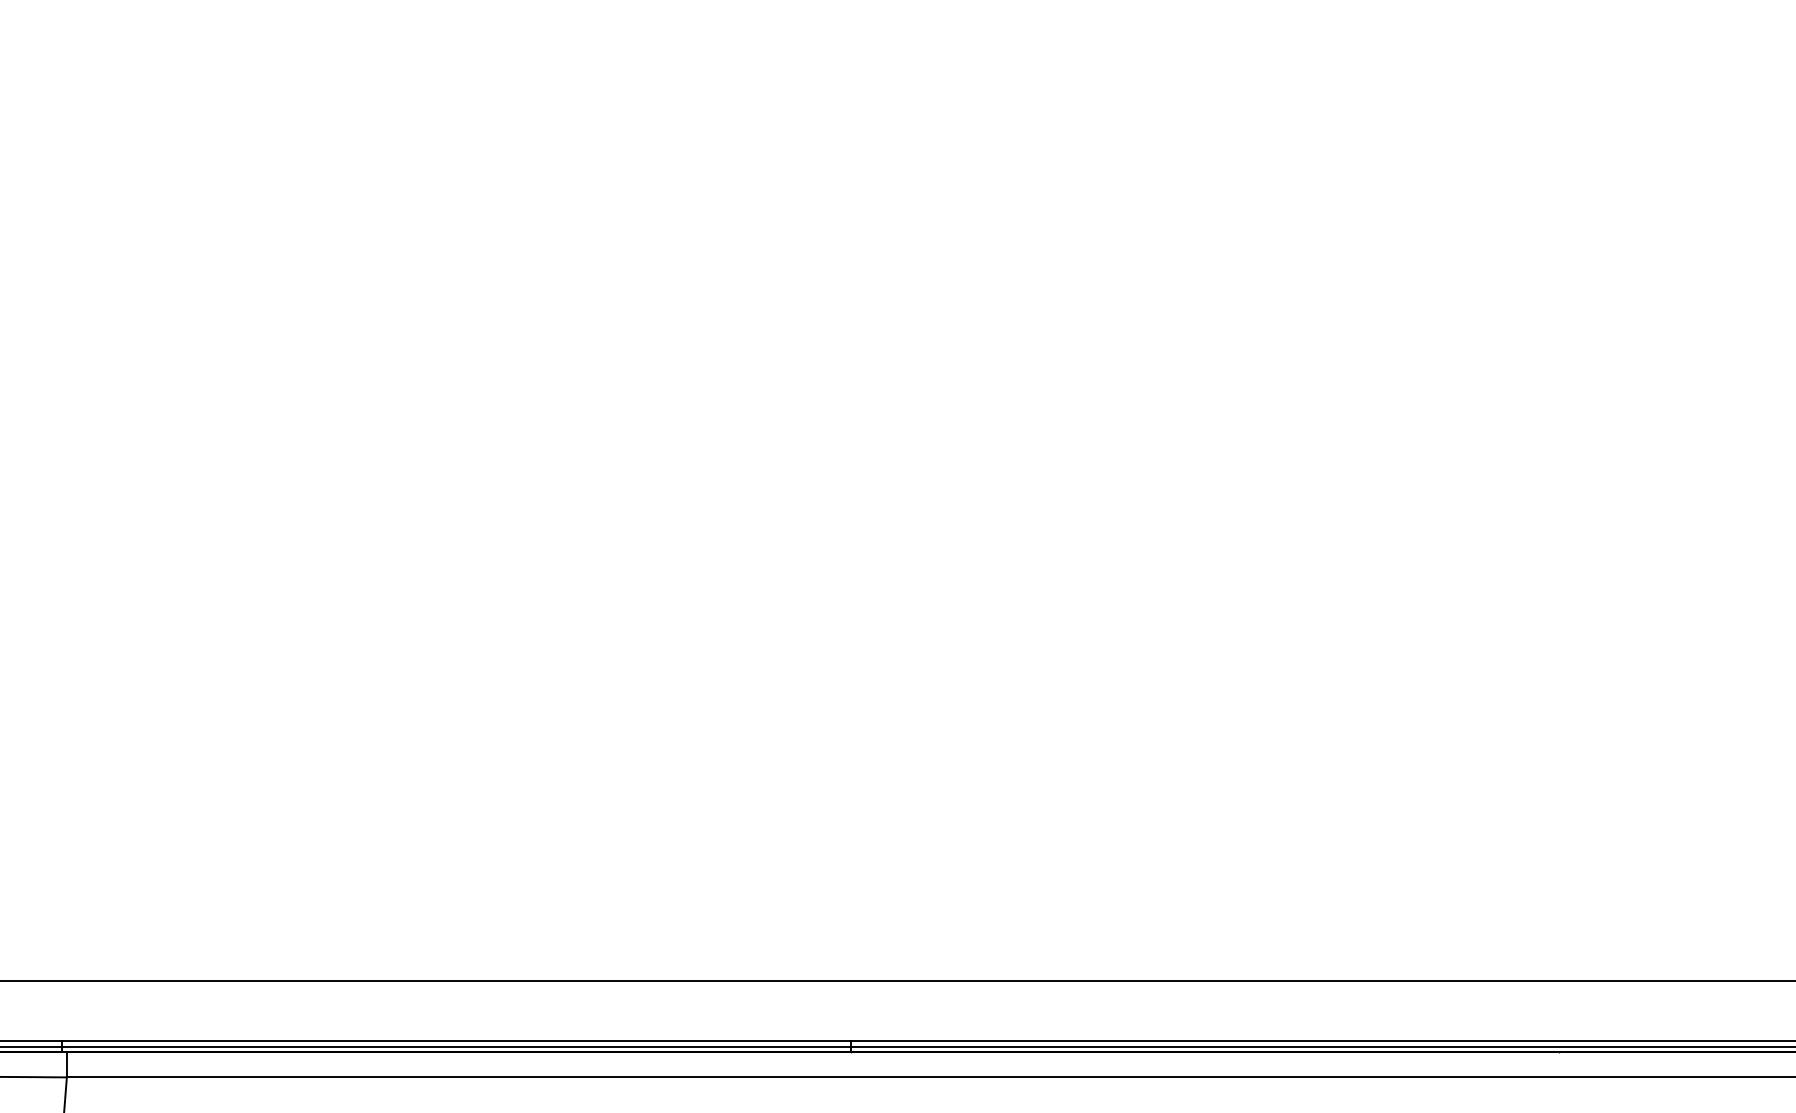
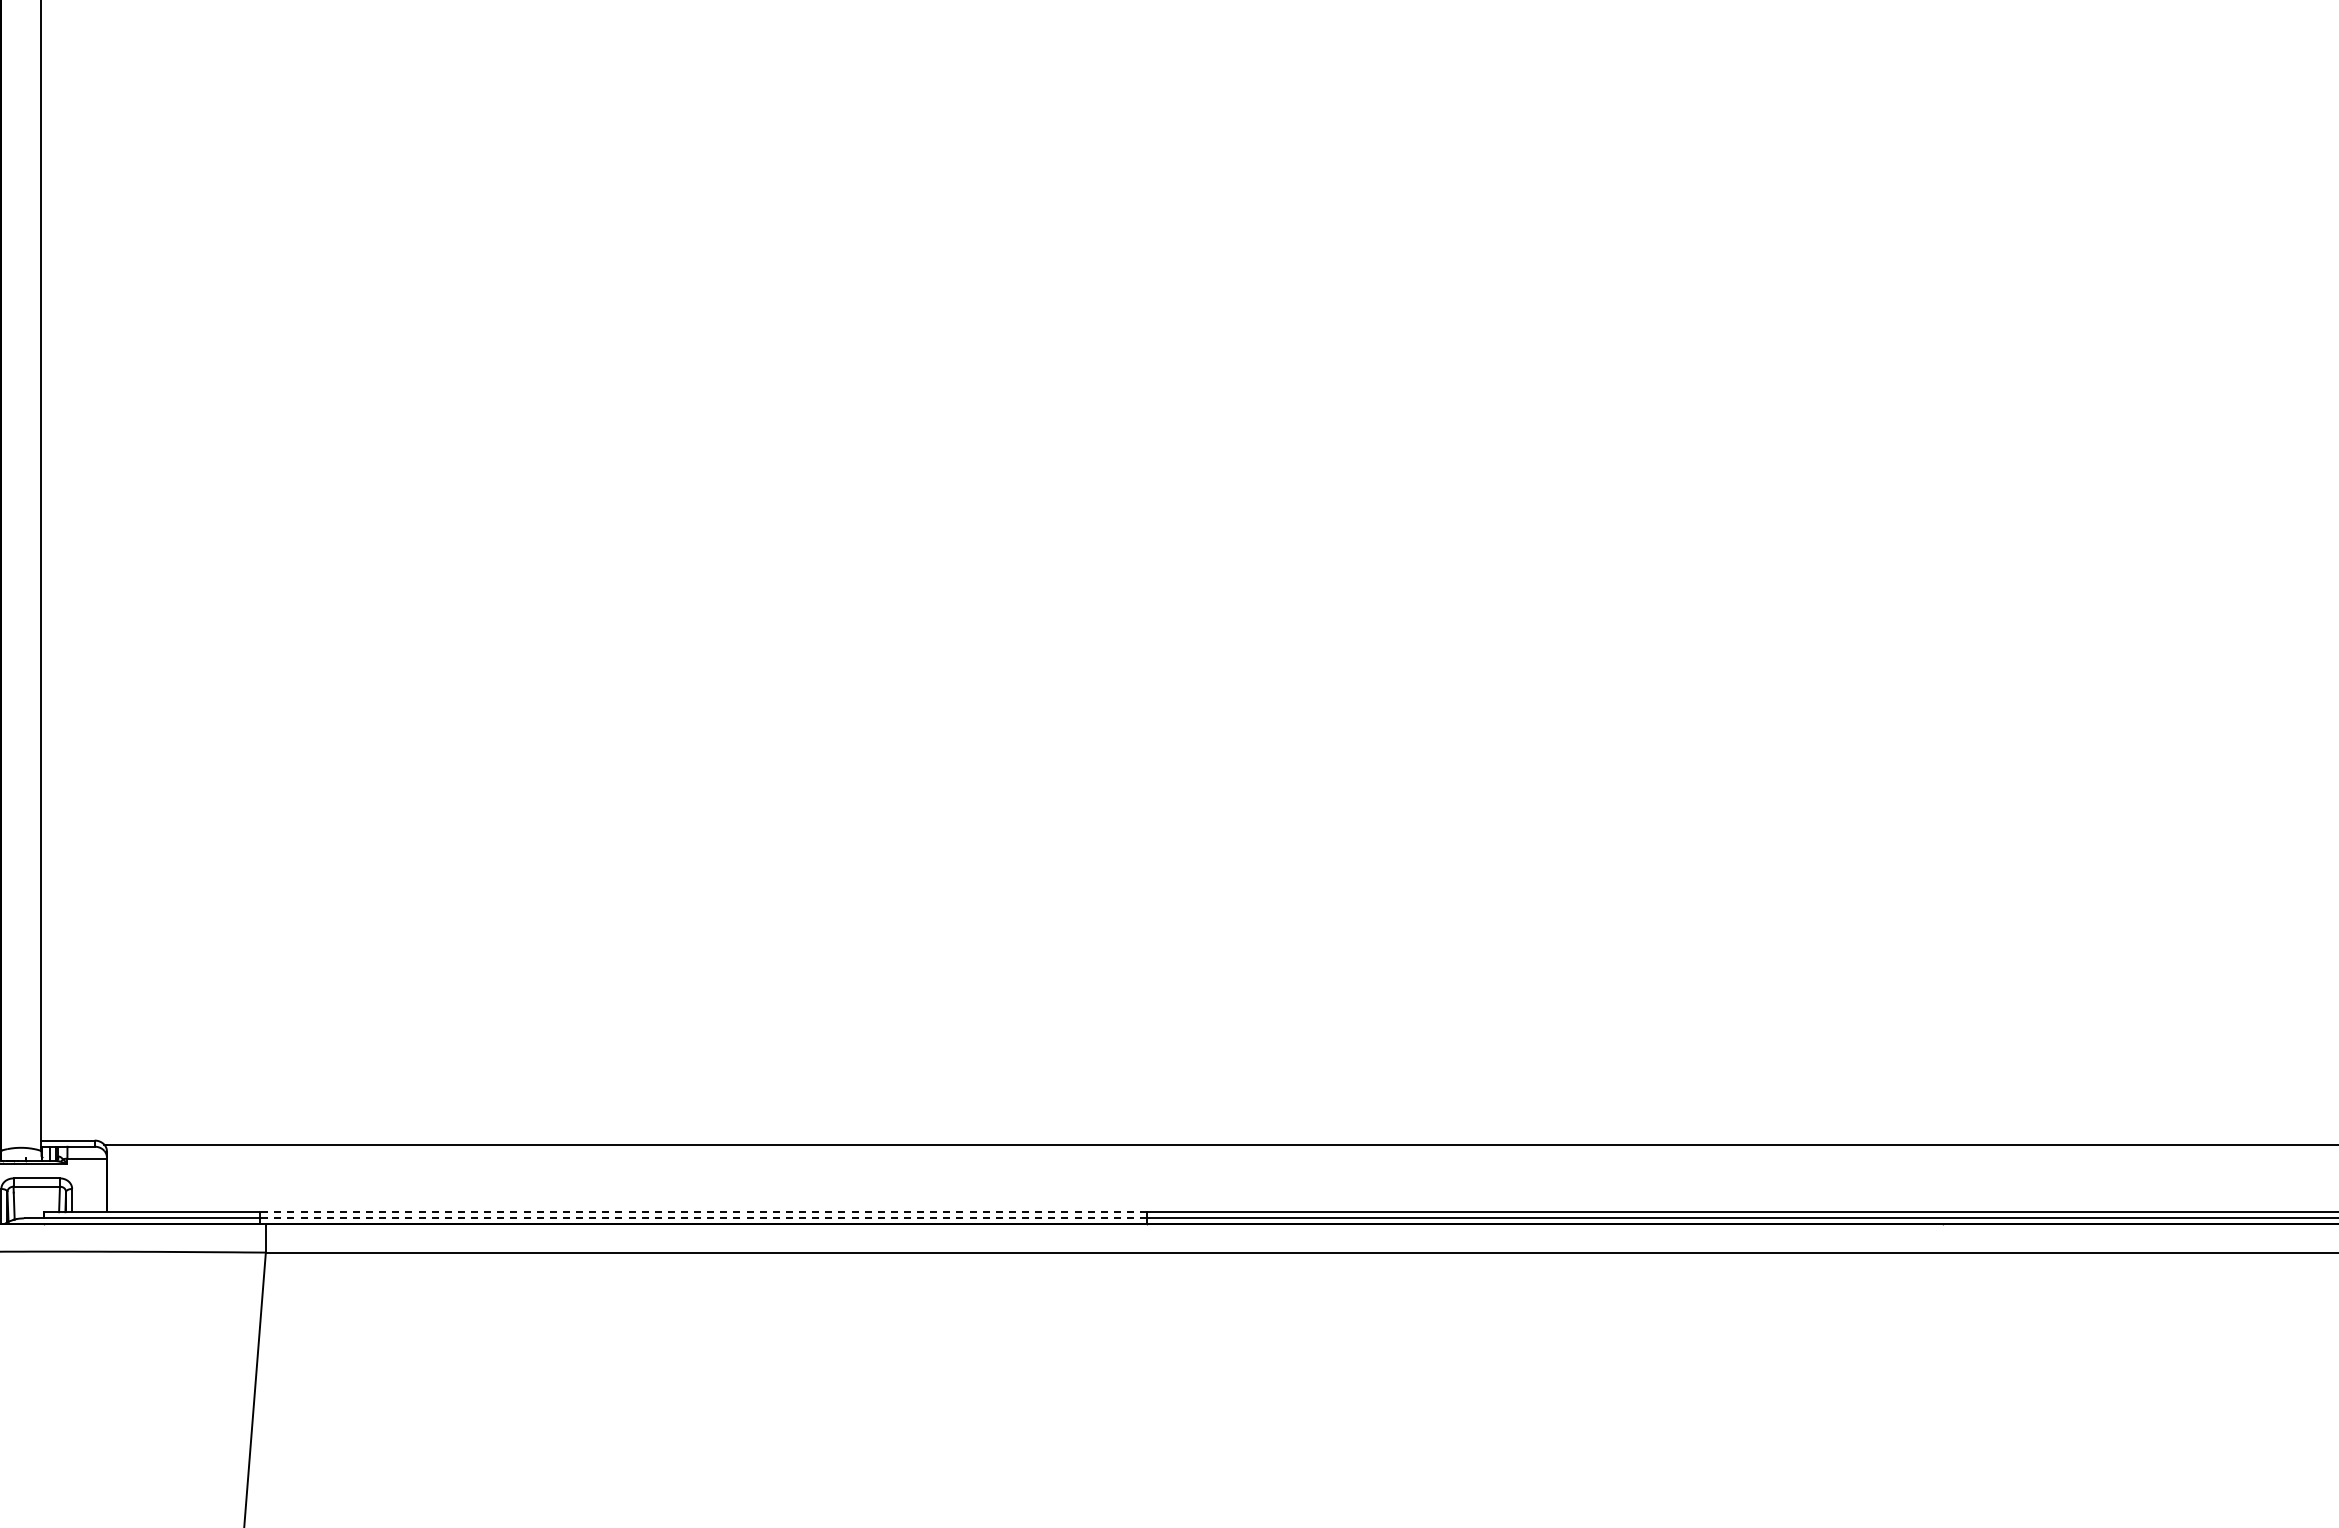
line: (456, 1041) -> (703, 1212), solid -> dashed
line: (457, 1047) -> (704, 1218), solid -> dashed

